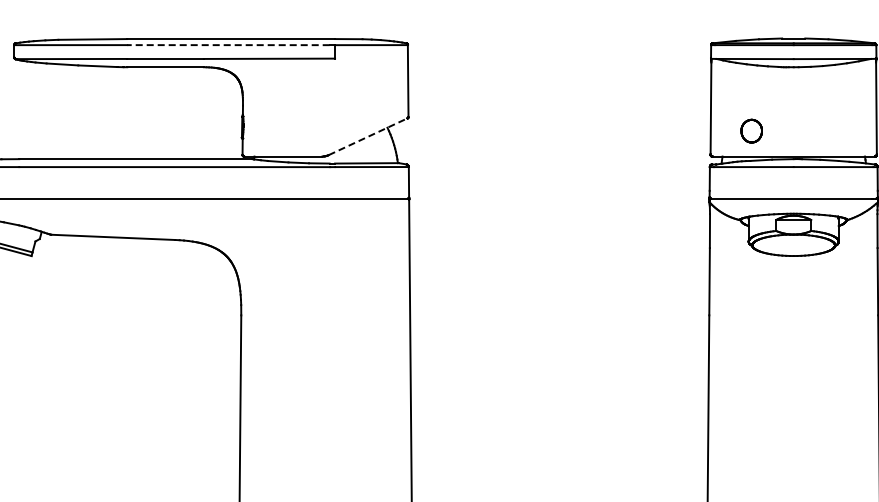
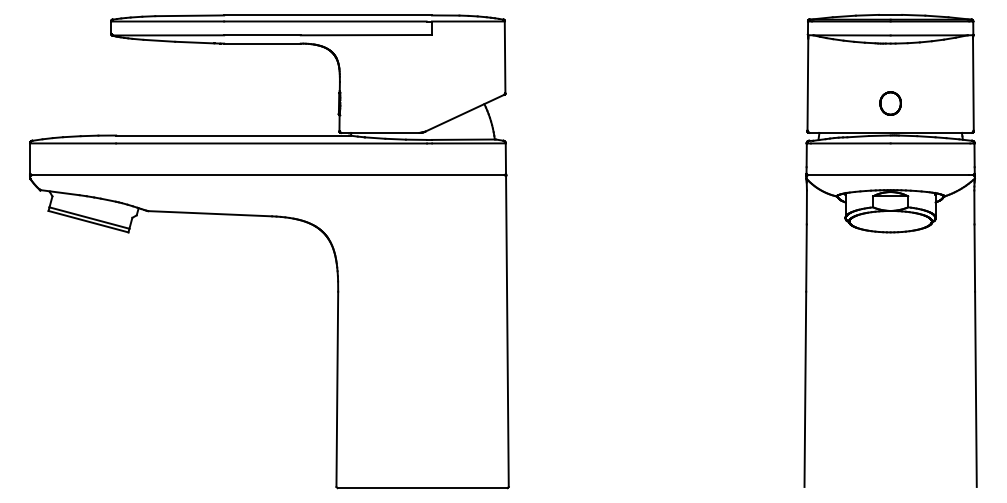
line: (227, 45) -> (324, 21), dashed -> solid
part: (751, 131) -> (890, 103), moved
line: (368, 136) -> (465, 112), dashed -> solid

